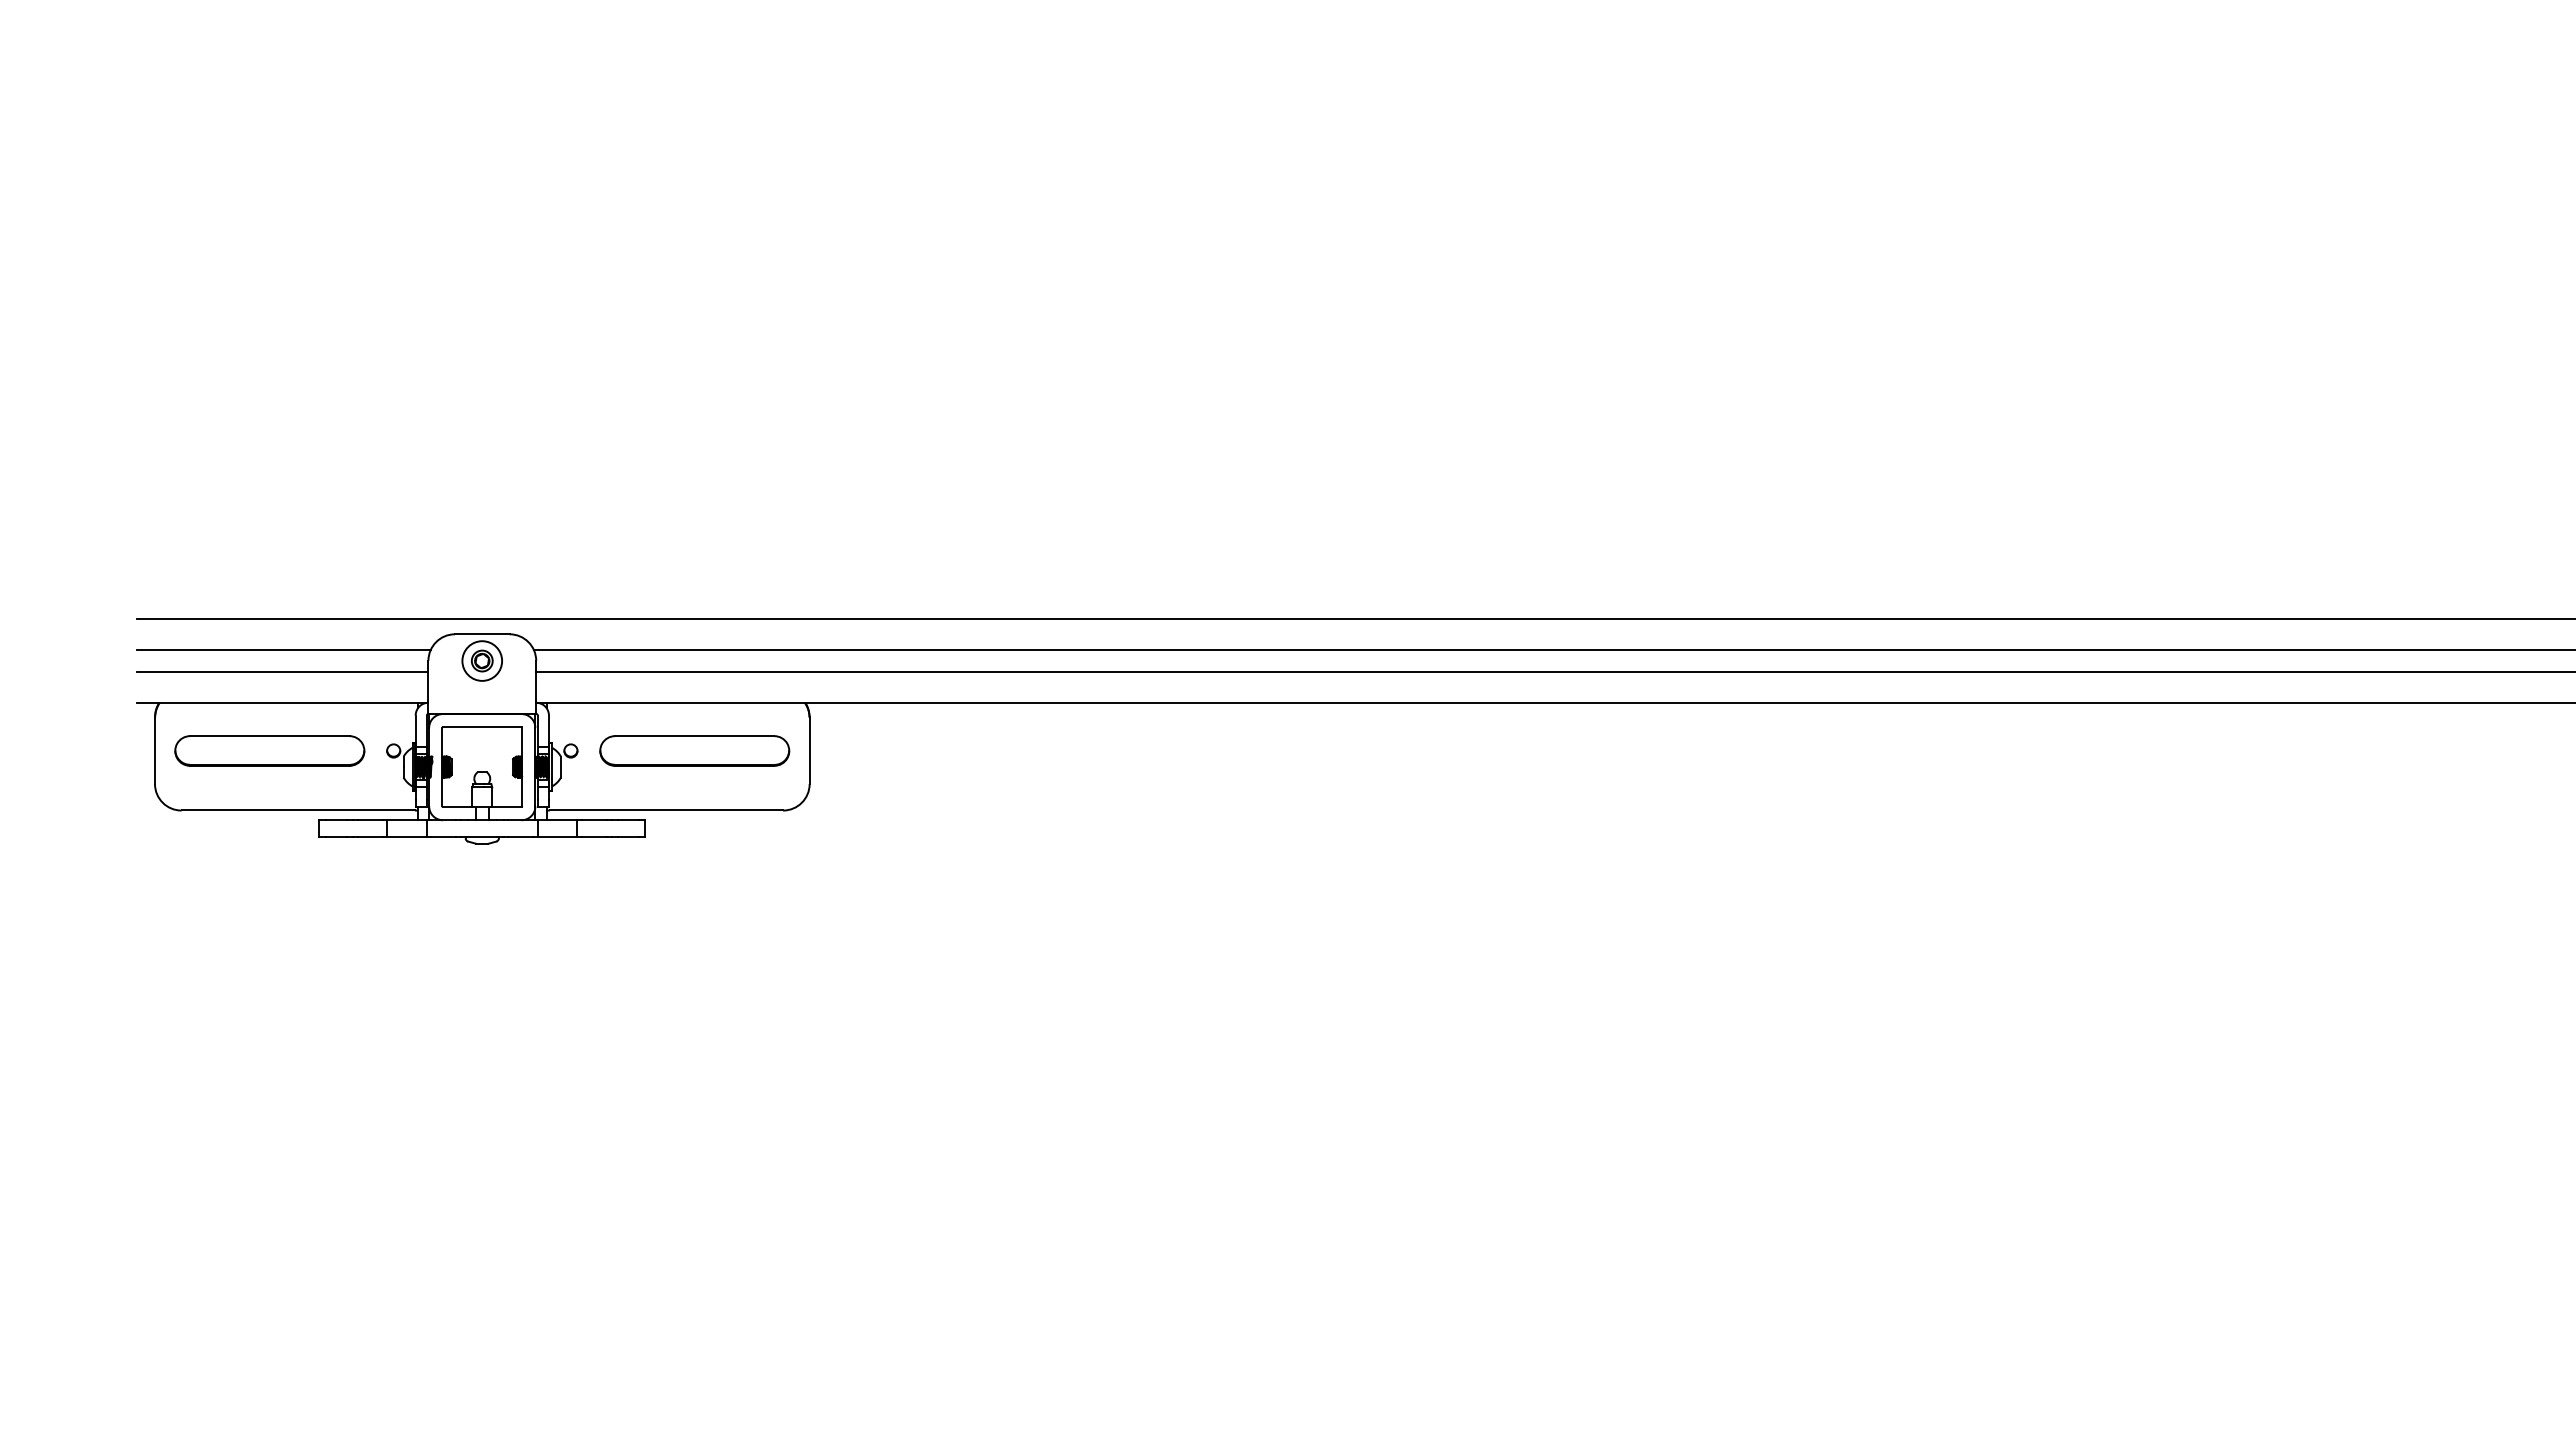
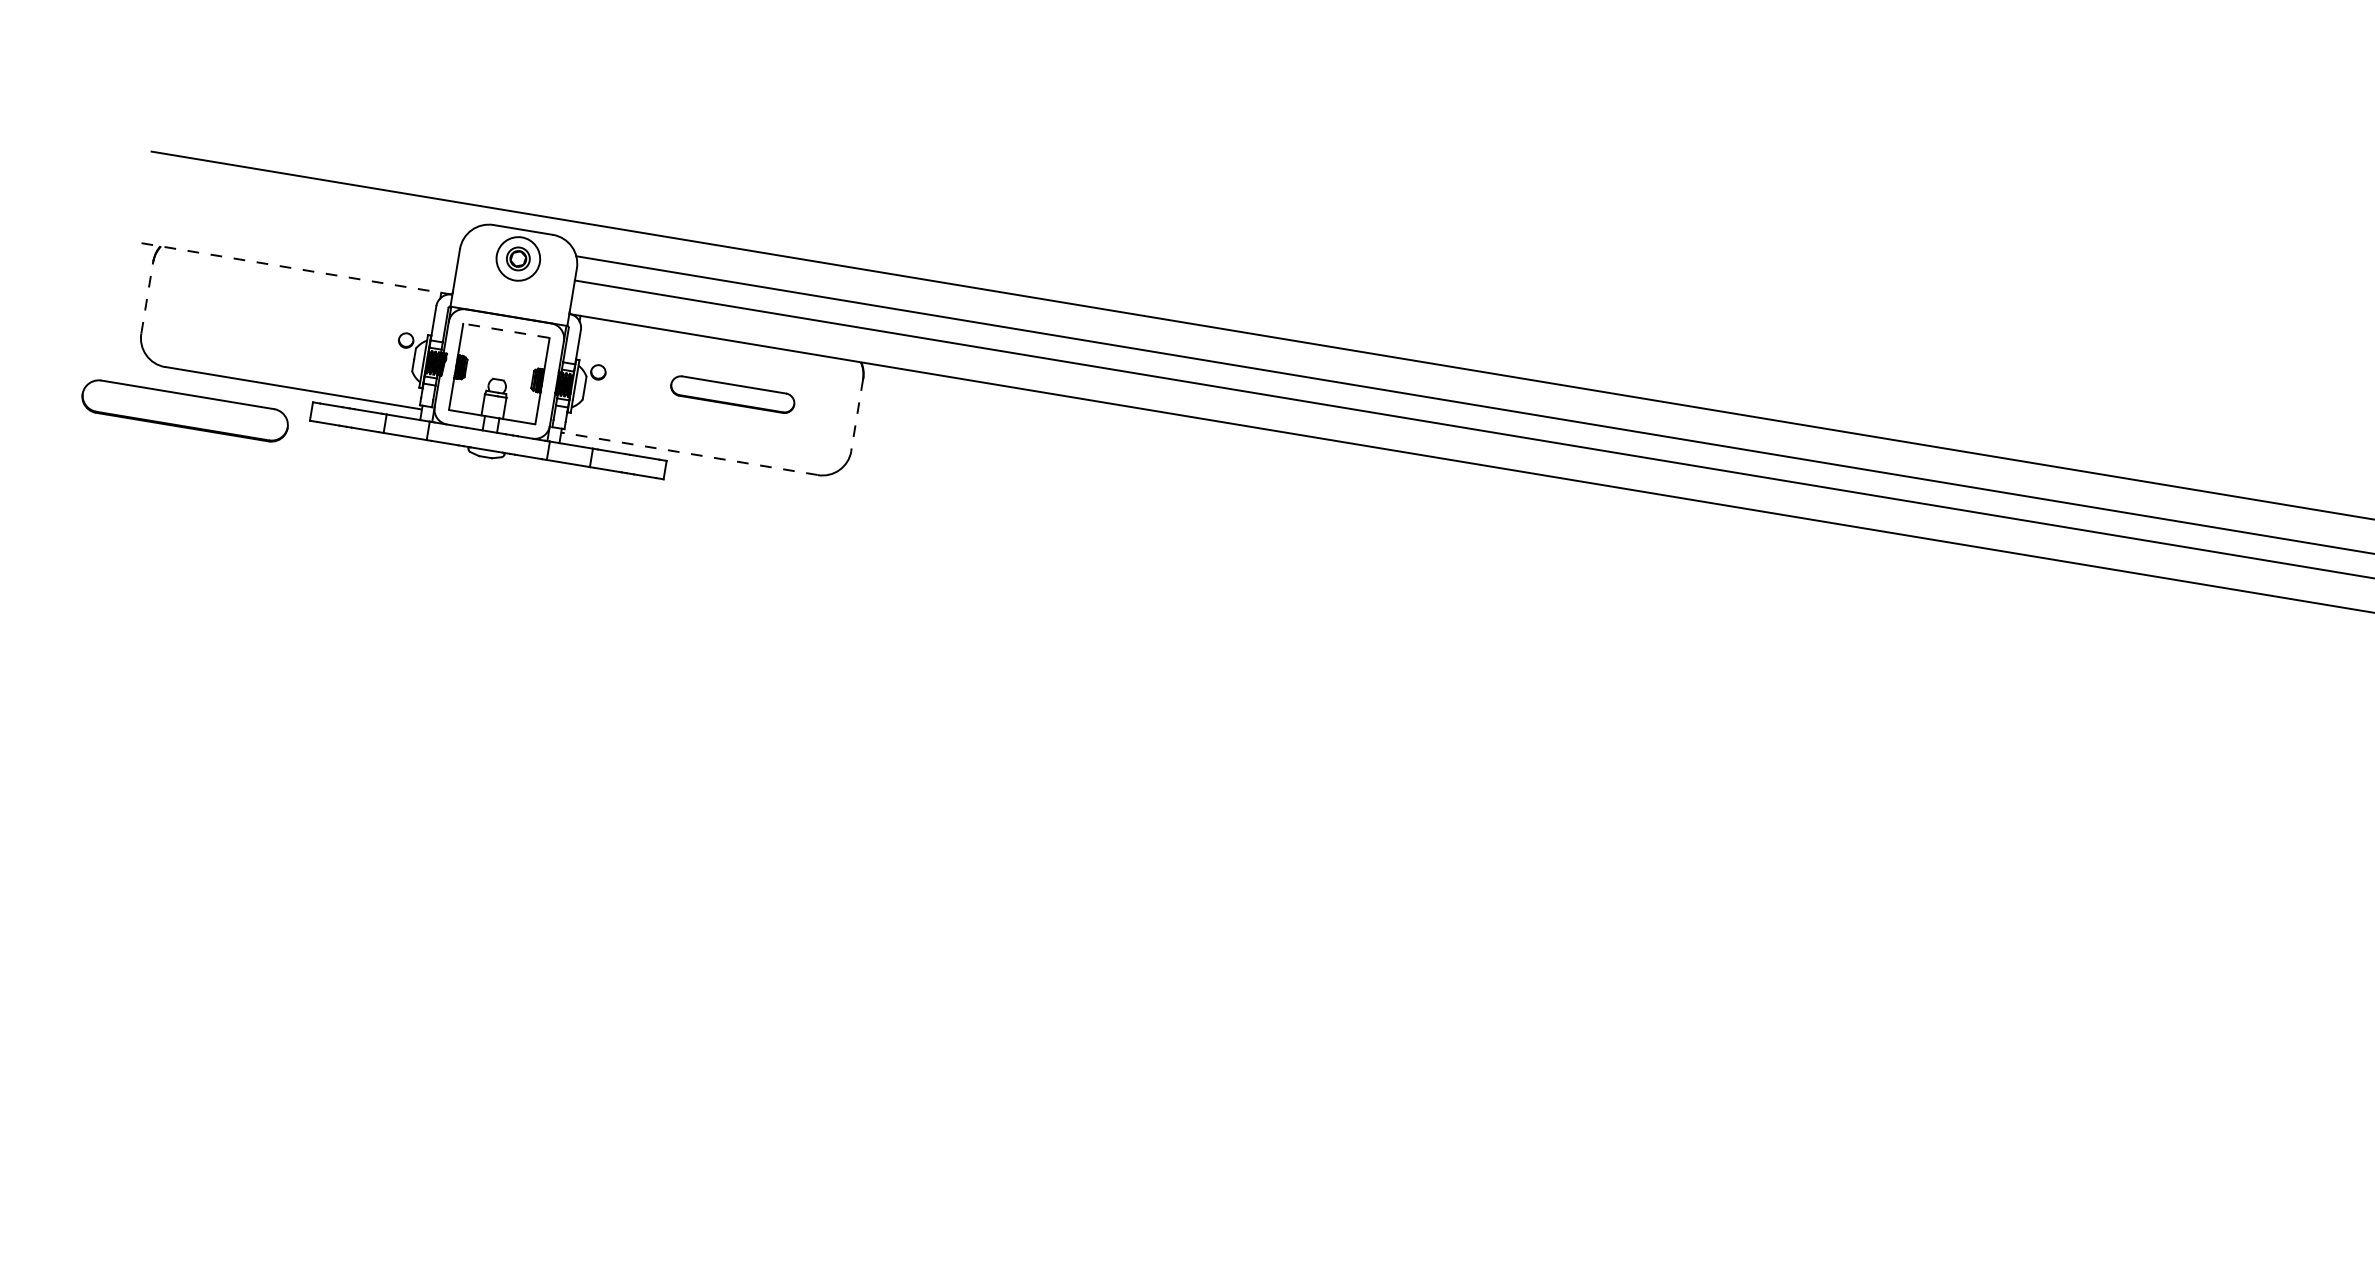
line: (283, 650) -> (304, 211), removed
line: (282, 672) -> (299, 235), removed
line: (282, 702) -> (294, 268), solid -> dashed
line: (481, 727) -> (505, 330), solid -> dashed
line: (155, 750) -> (147, 297), solid -> dashed
part: (269, 750) -> (184, 410), moved
part: (694, 750) -> (732, 394), size x0.6
line: (809, 751) -> (857, 415), solid -> dashed
line: (666, 810) -> (691, 454), solid -> dashed

